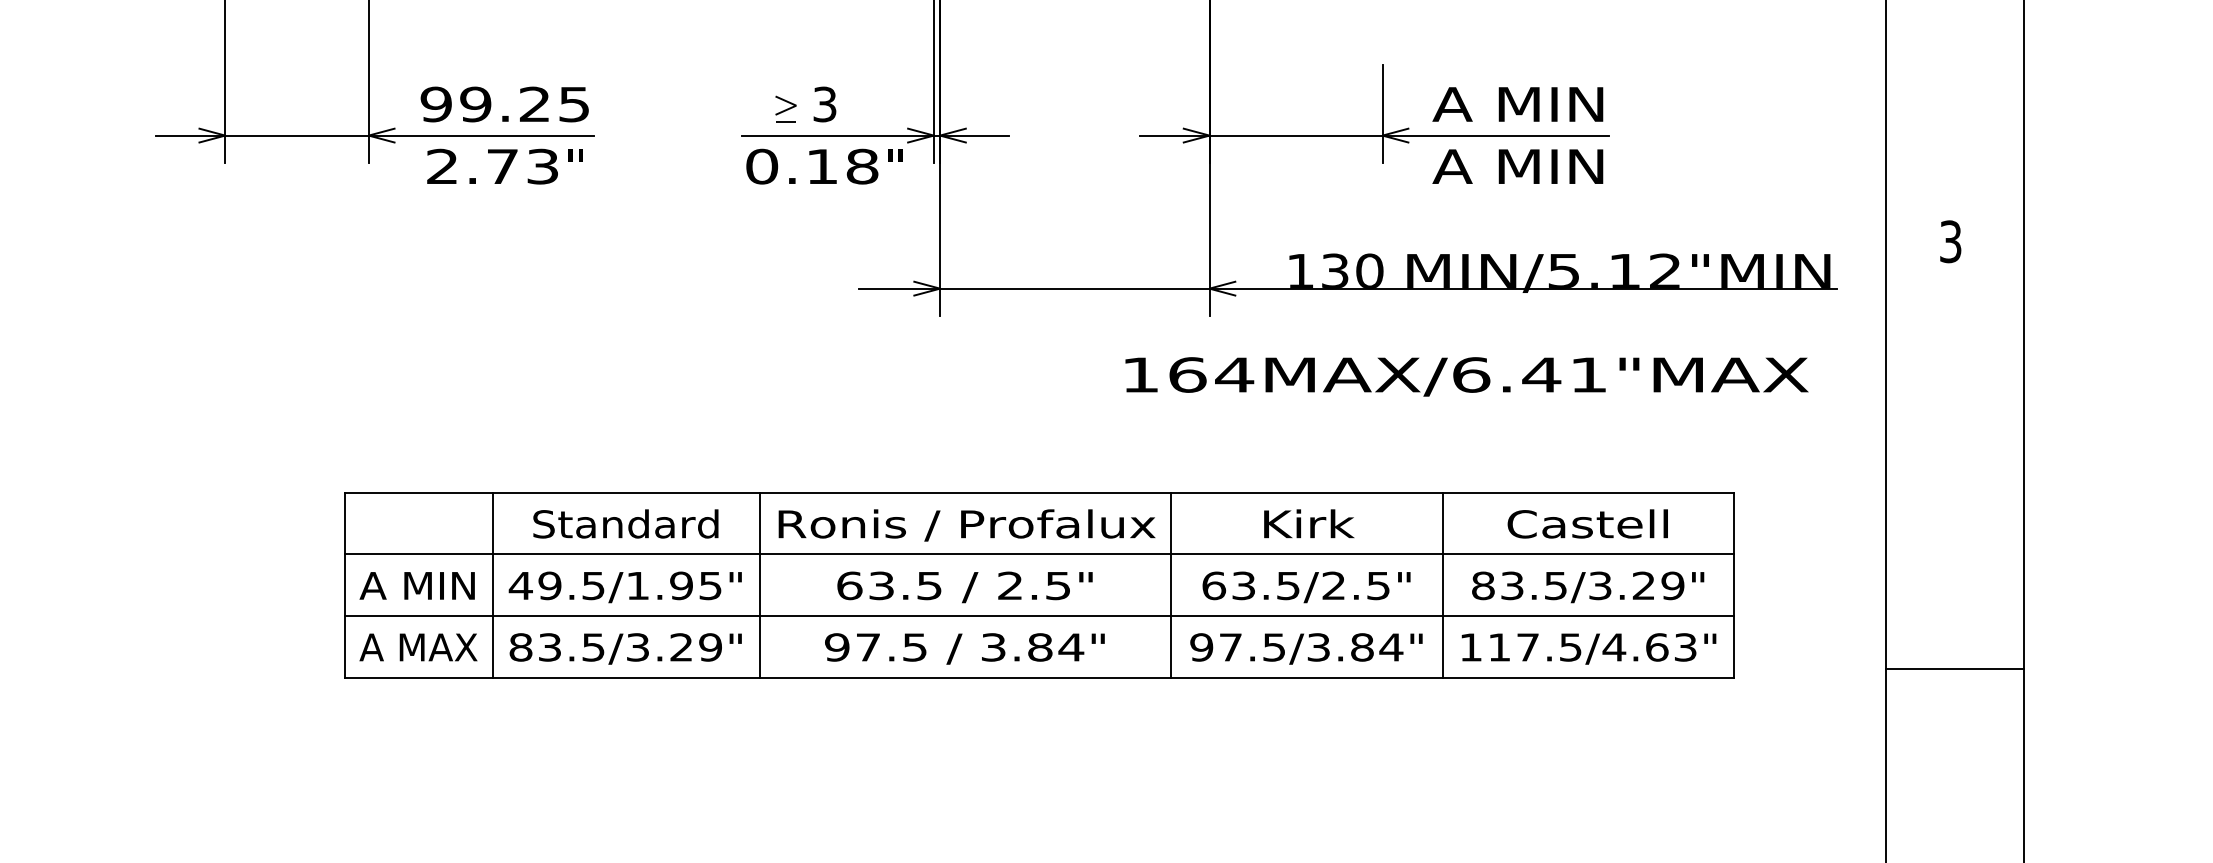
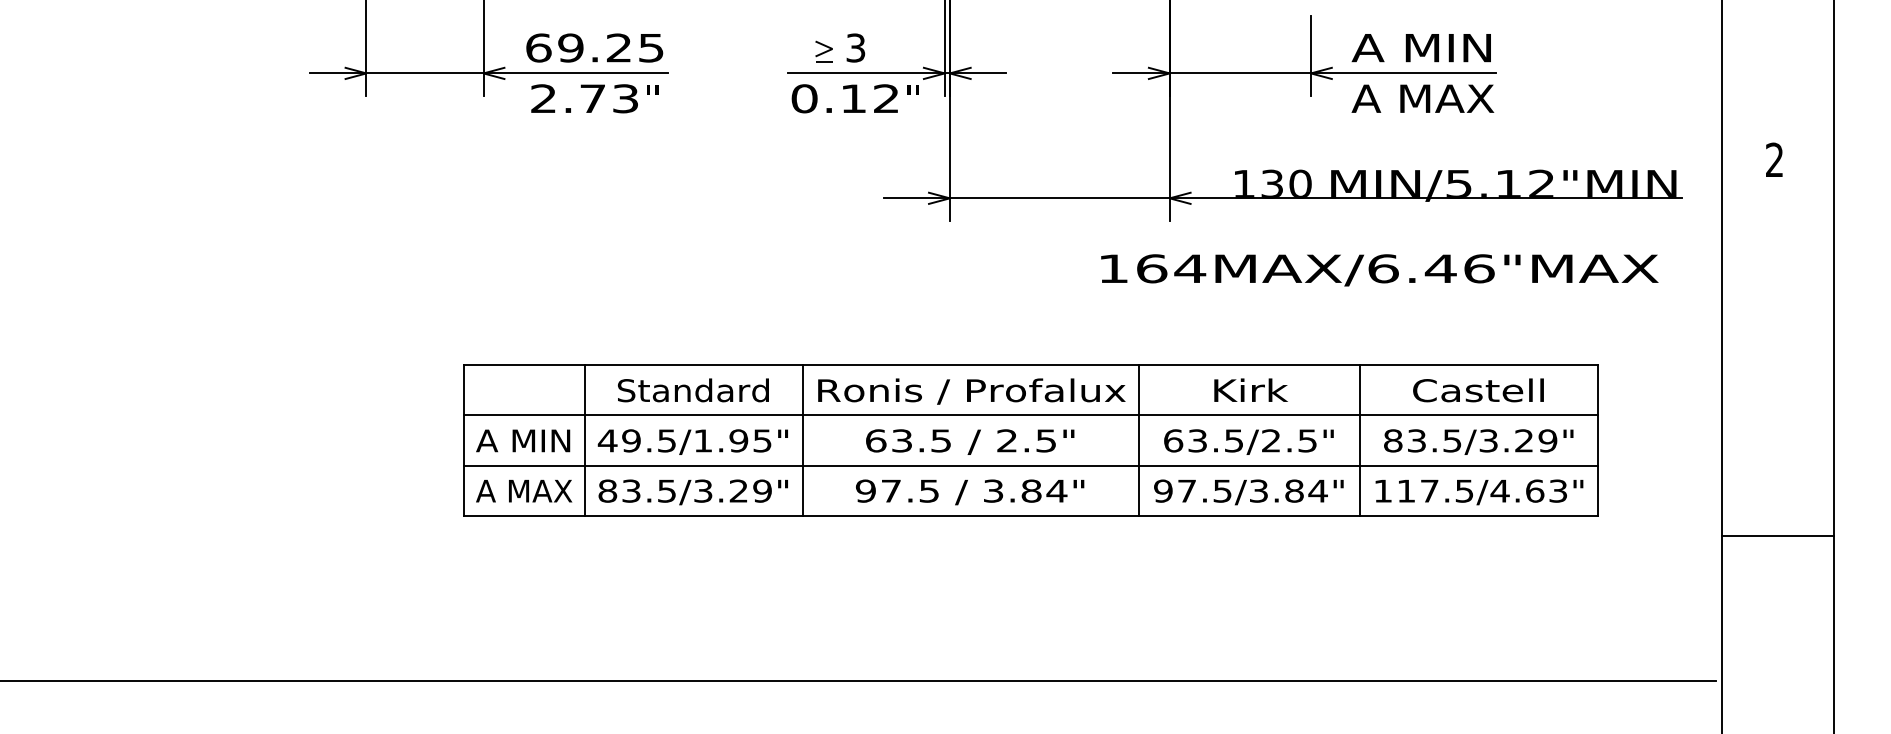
text: (436, 103) -> (538, 47), 99.25 -> 69.25
text: (862, 166) -> (886, 98), 0.18 -> 0.12
text: (1520, 166) -> (1423, 98), A MIN -> A MAX
text: (1950, 242) -> (1774, 160), 3 -> 2
text: (1589, 374) -> (1479, 268), 164MAX/6.41"MAX -> 164MAX/6.46"MAX
line: (1954, 669) -> (1777, 536), moved

